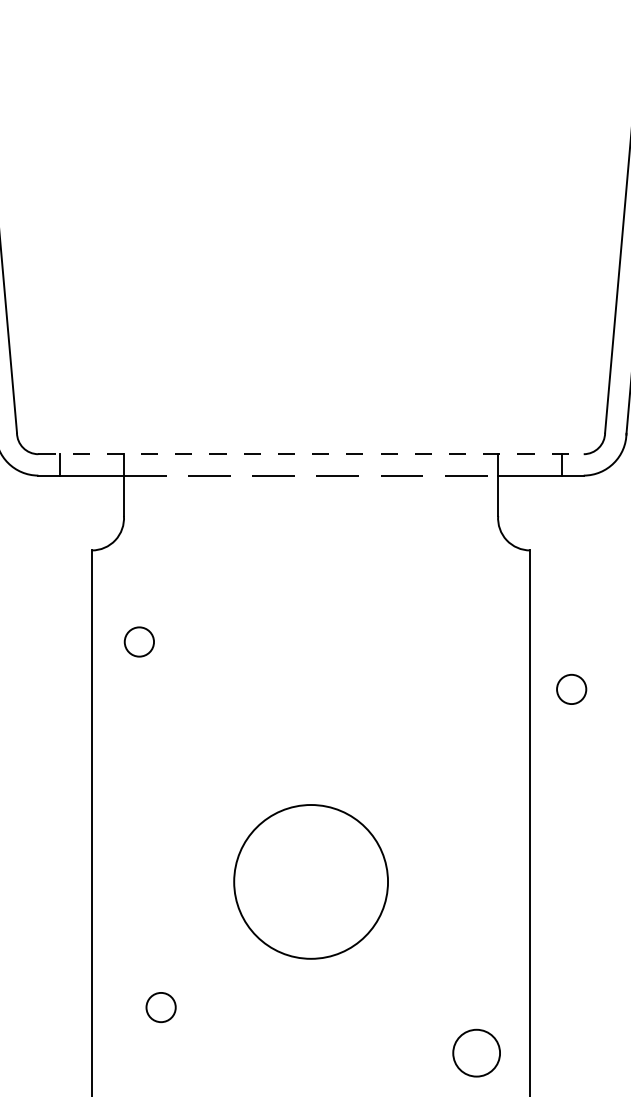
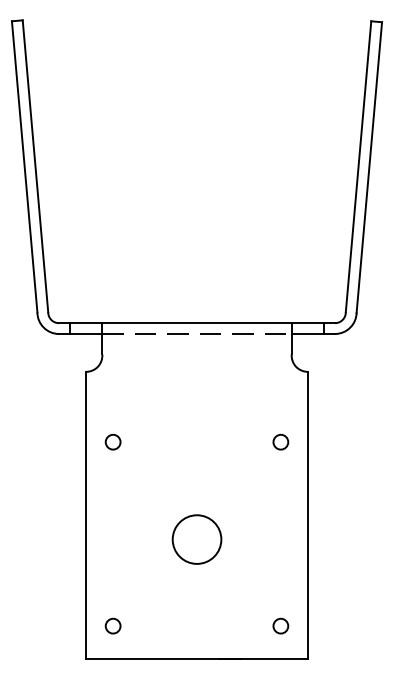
line: (312, 454) -> (197, 323), dashed -> solid
circle: (138, 640) -> (112, 441), moved
circle: (570, 688) -> (280, 441), moved
circle: (310, 881) -> (196, 539), size x0.62
circle: (159, 1006) -> (112, 625), moved
circle: (476, 1051) -> (280, 625), size x0.62

